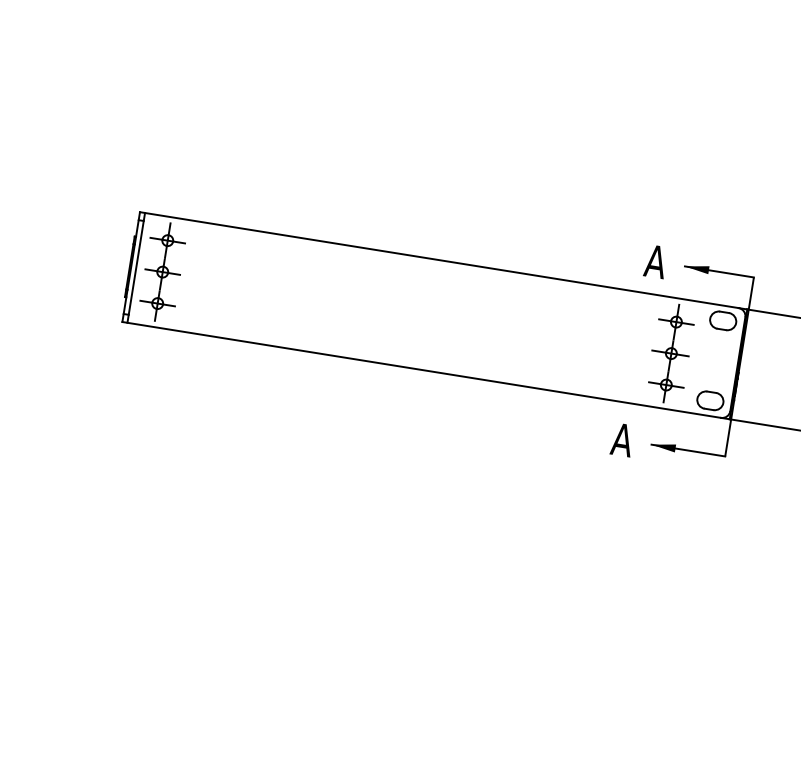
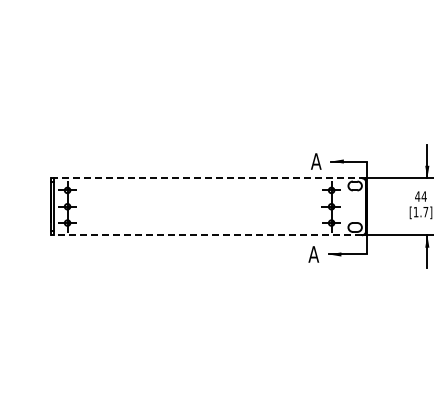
line: (441, 260) -> (207, 178), solid -> dashed
line: (421, 370) -> (206, 235), solid -> dashed

